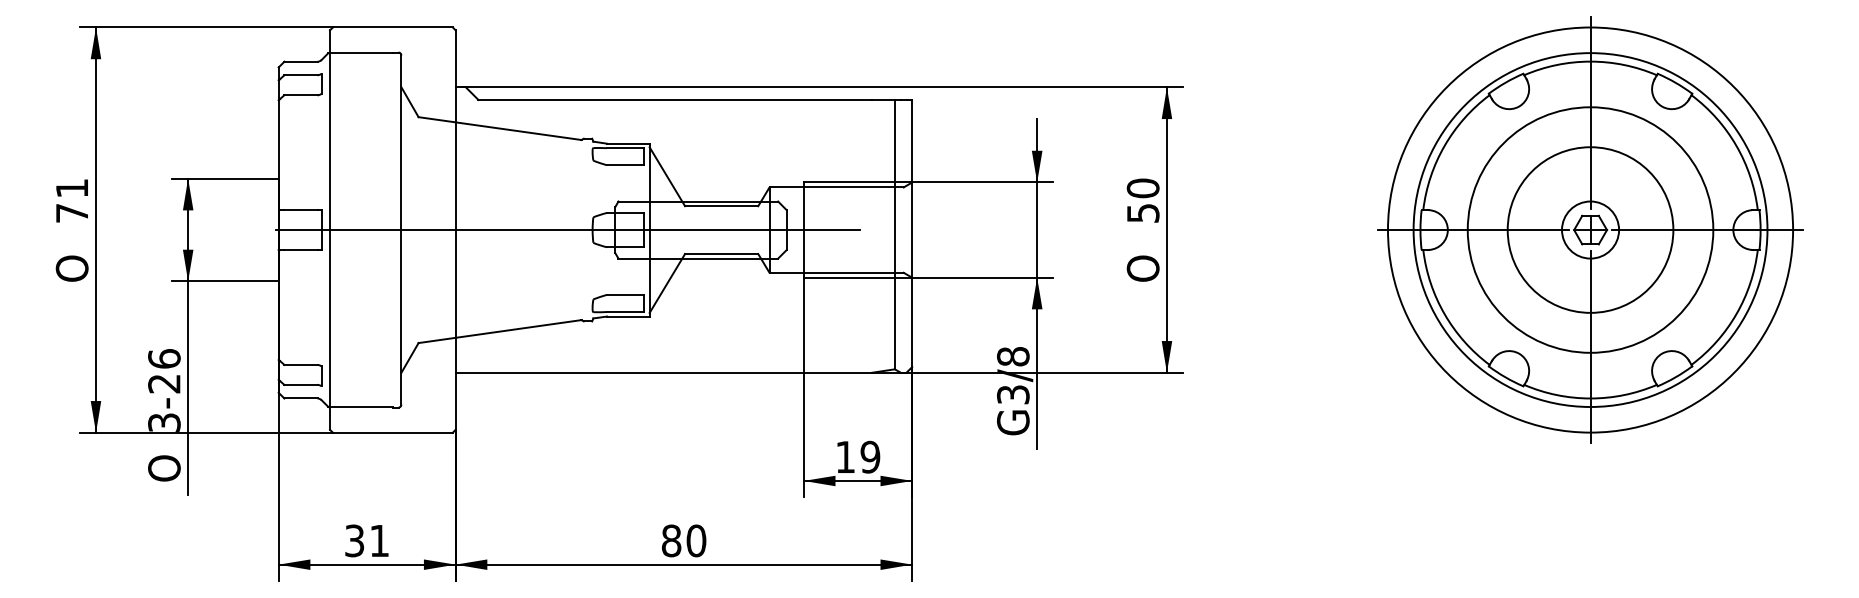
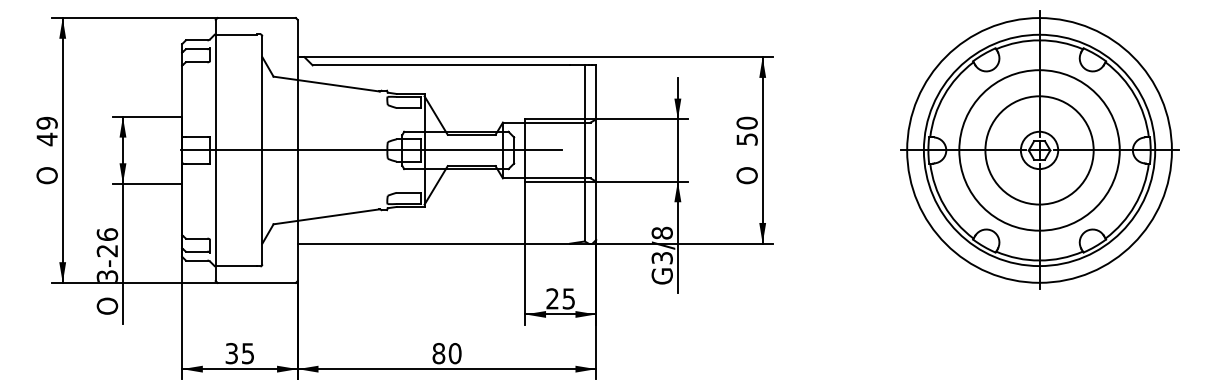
text: (71, 201) -> (46, 131), 71 -> 49
text: (857, 456) -> (560, 298), 19 -> 25
text: (378, 540) -> (247, 353), 31 -> 35

